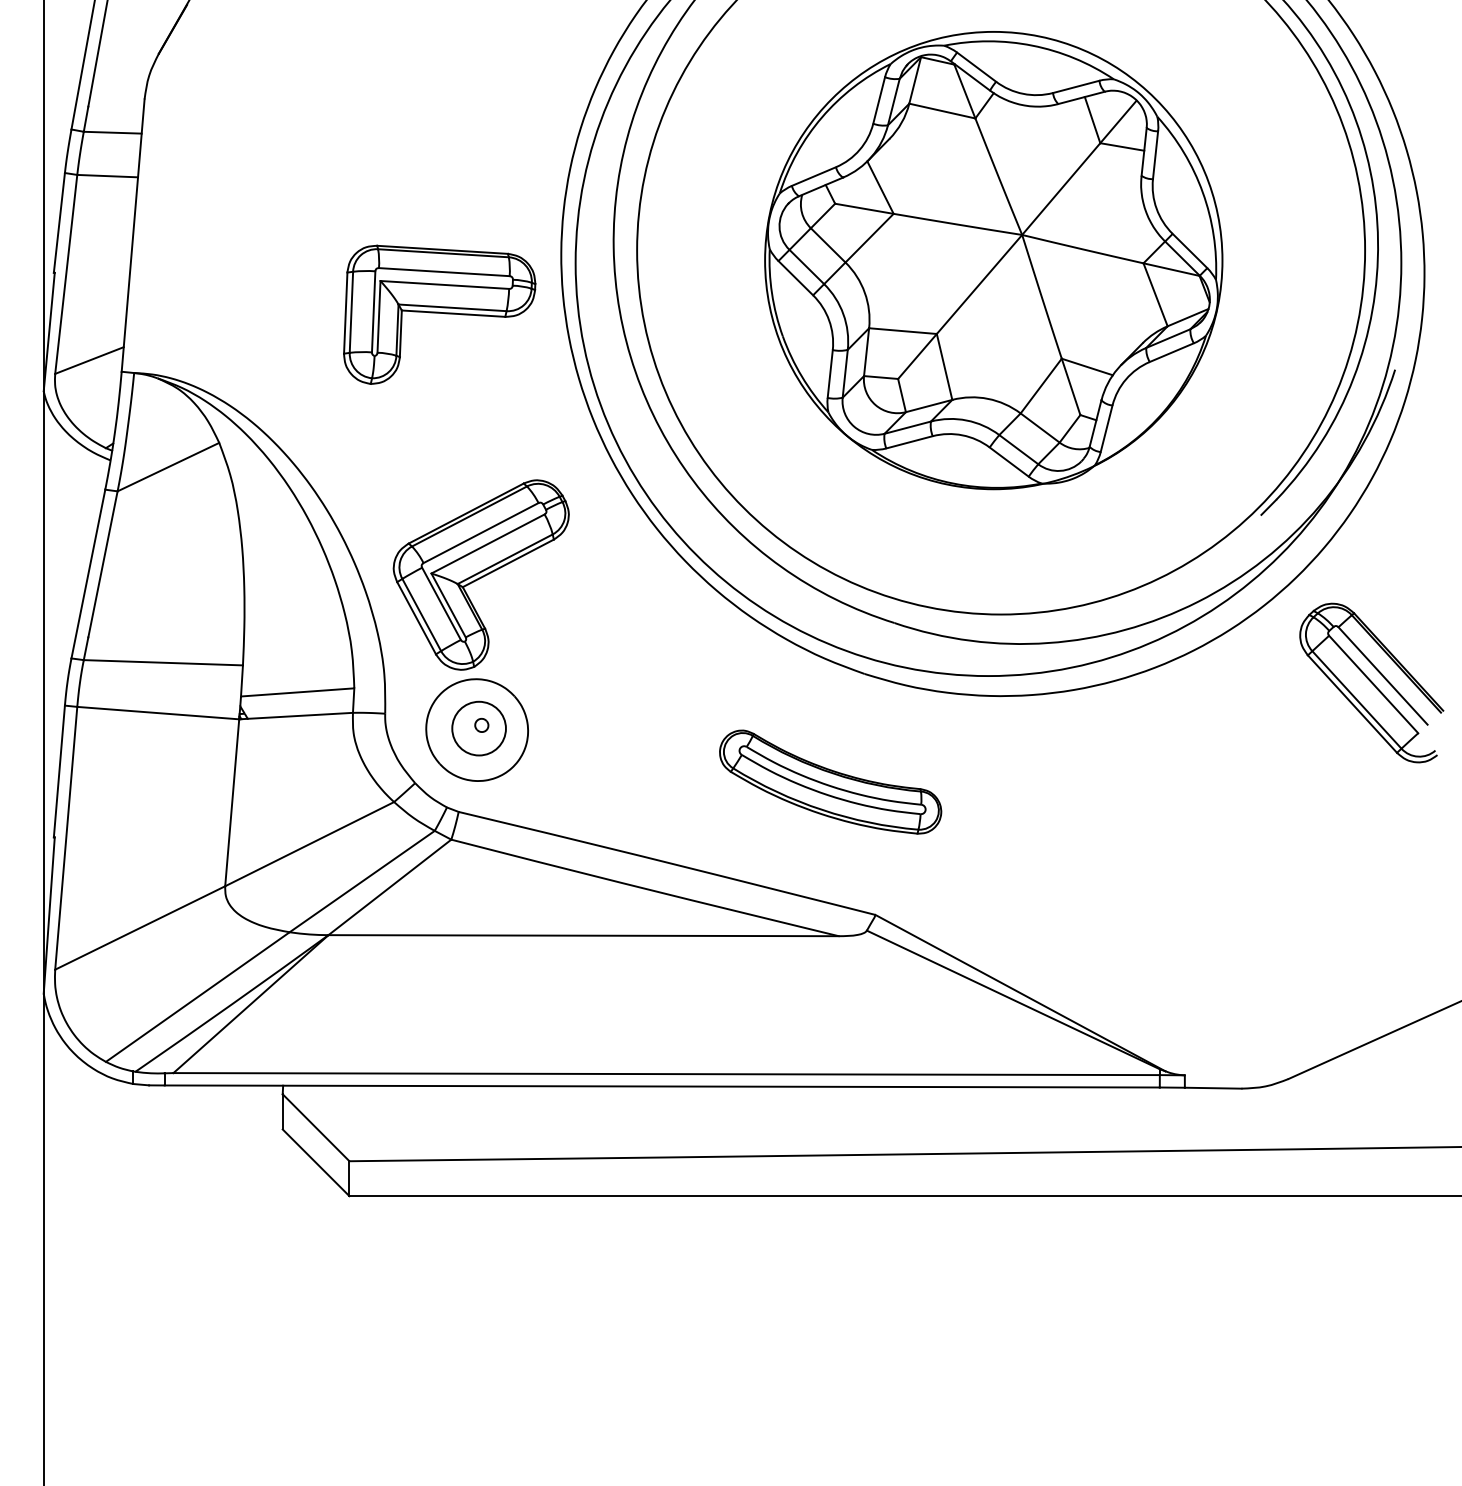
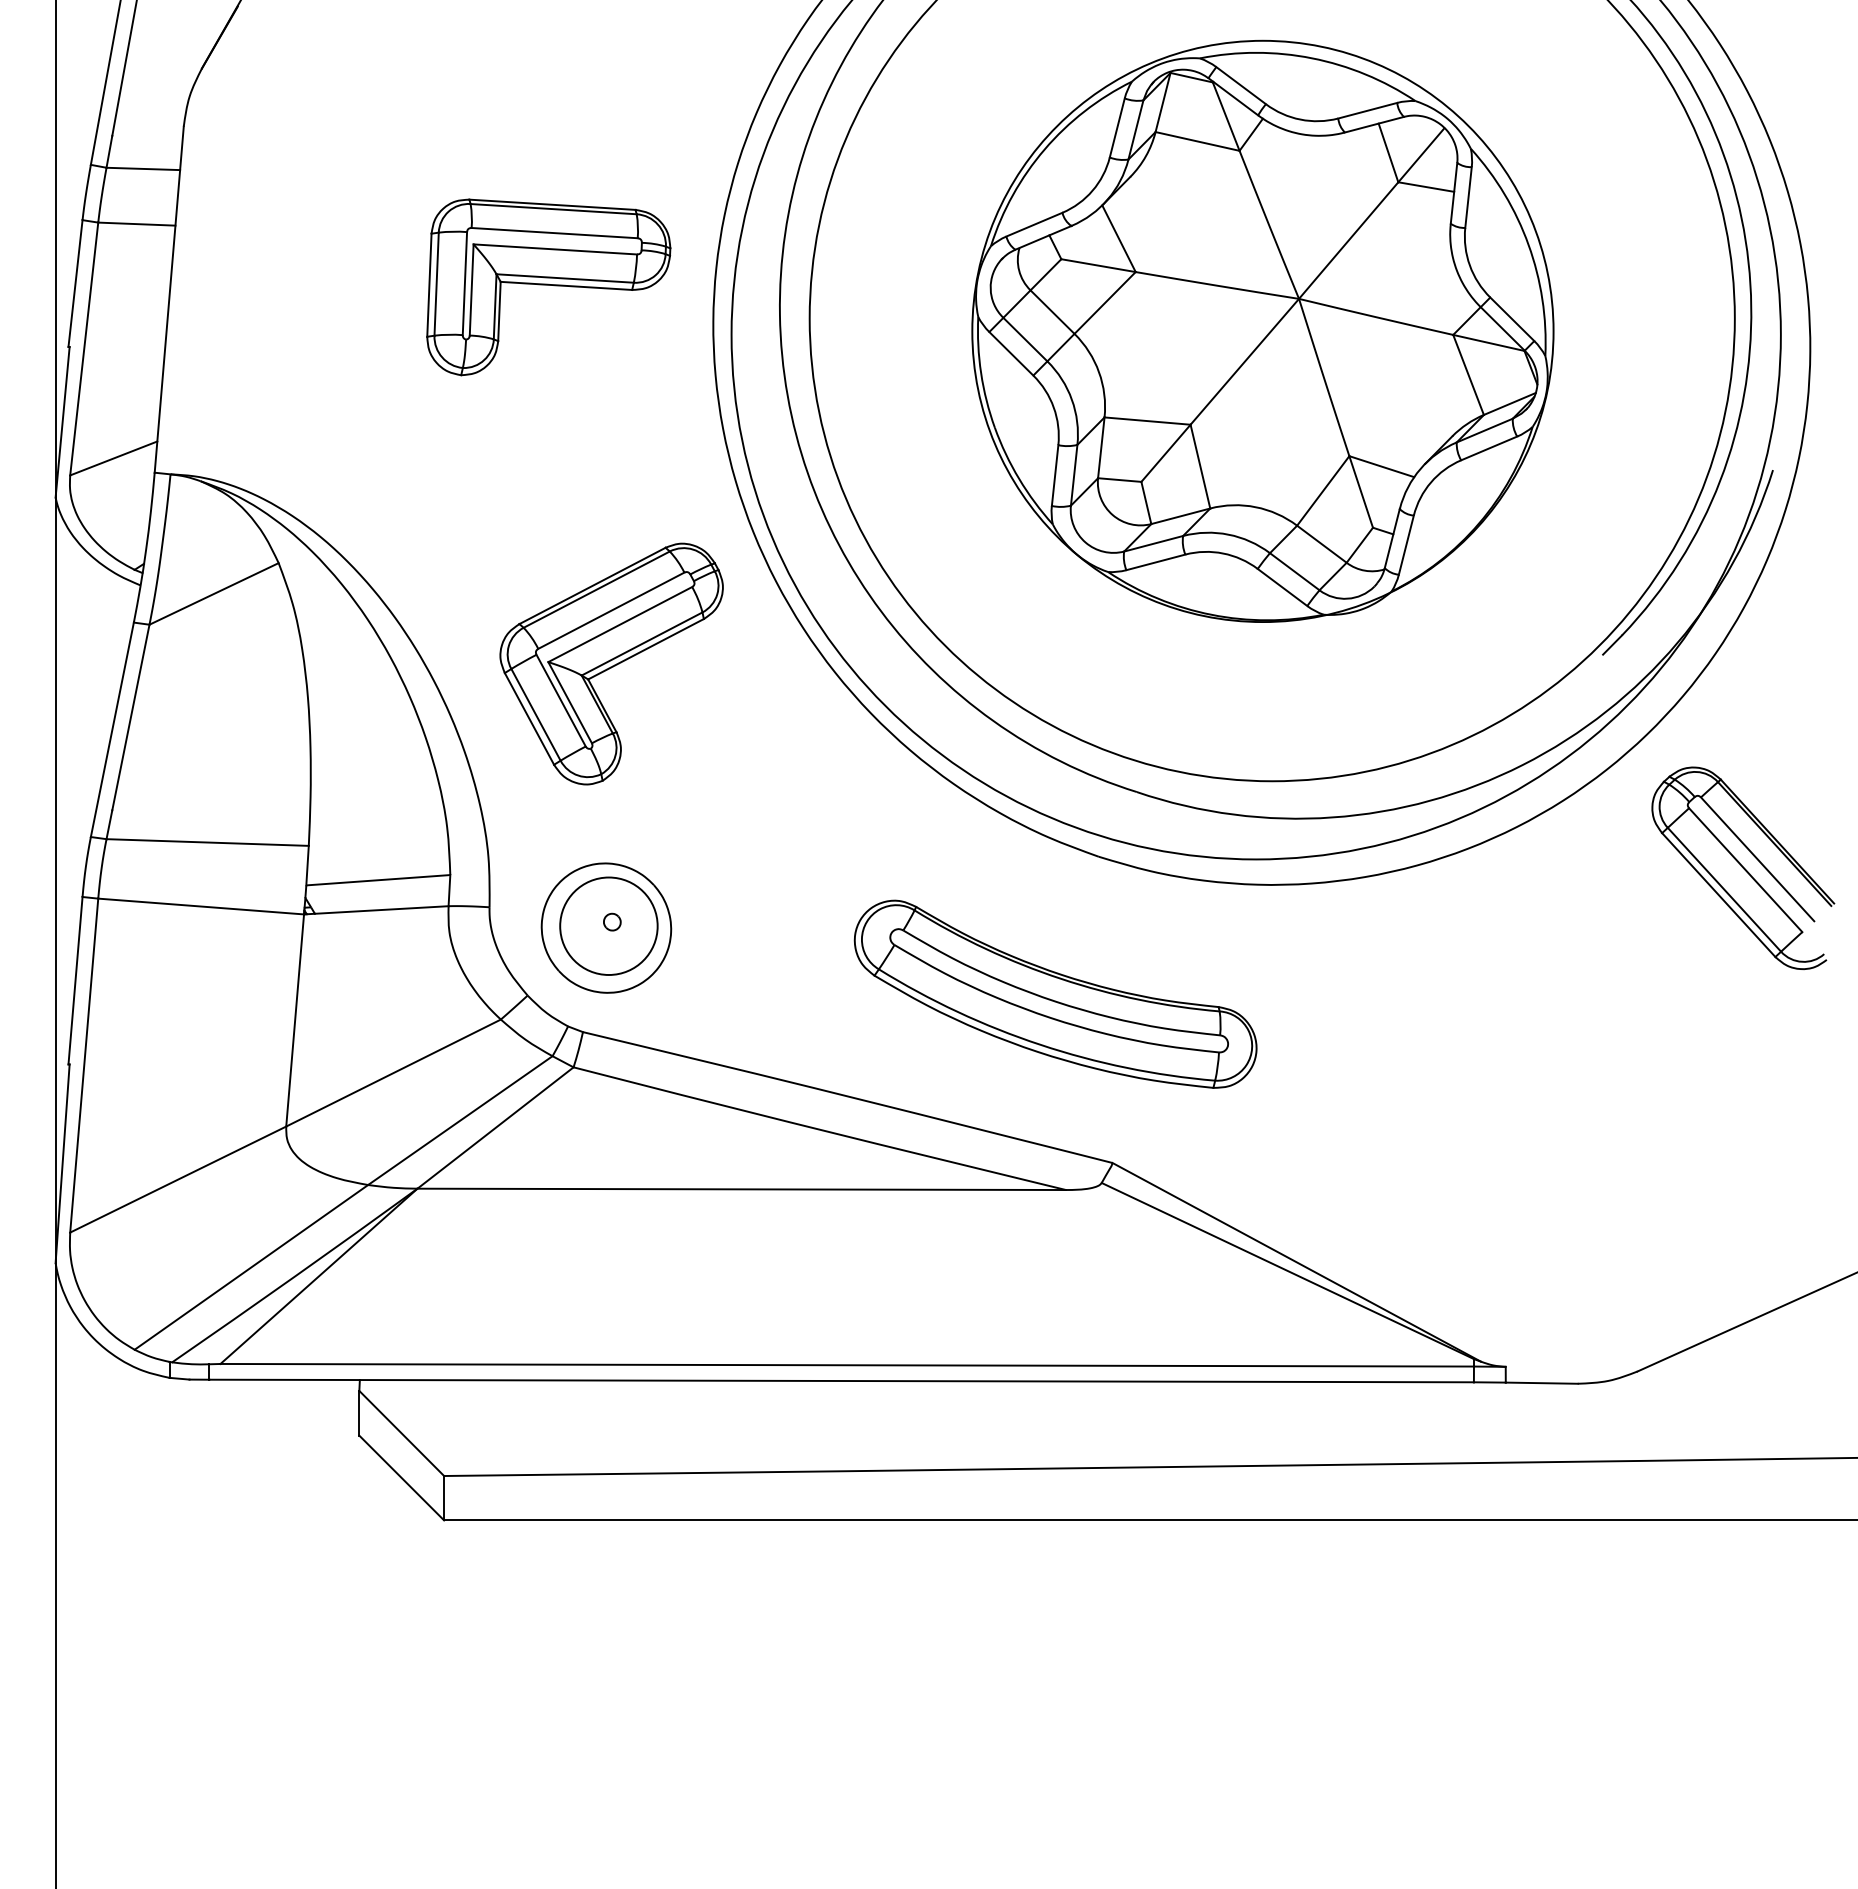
part: (439, 314) -> (548, 287), moved
part: (481, 574) -> (611, 663), moved
circle: (478, 728) -> (608, 925), size x1.43
part: (830, 781) -> (1055, 993), size x1.43

